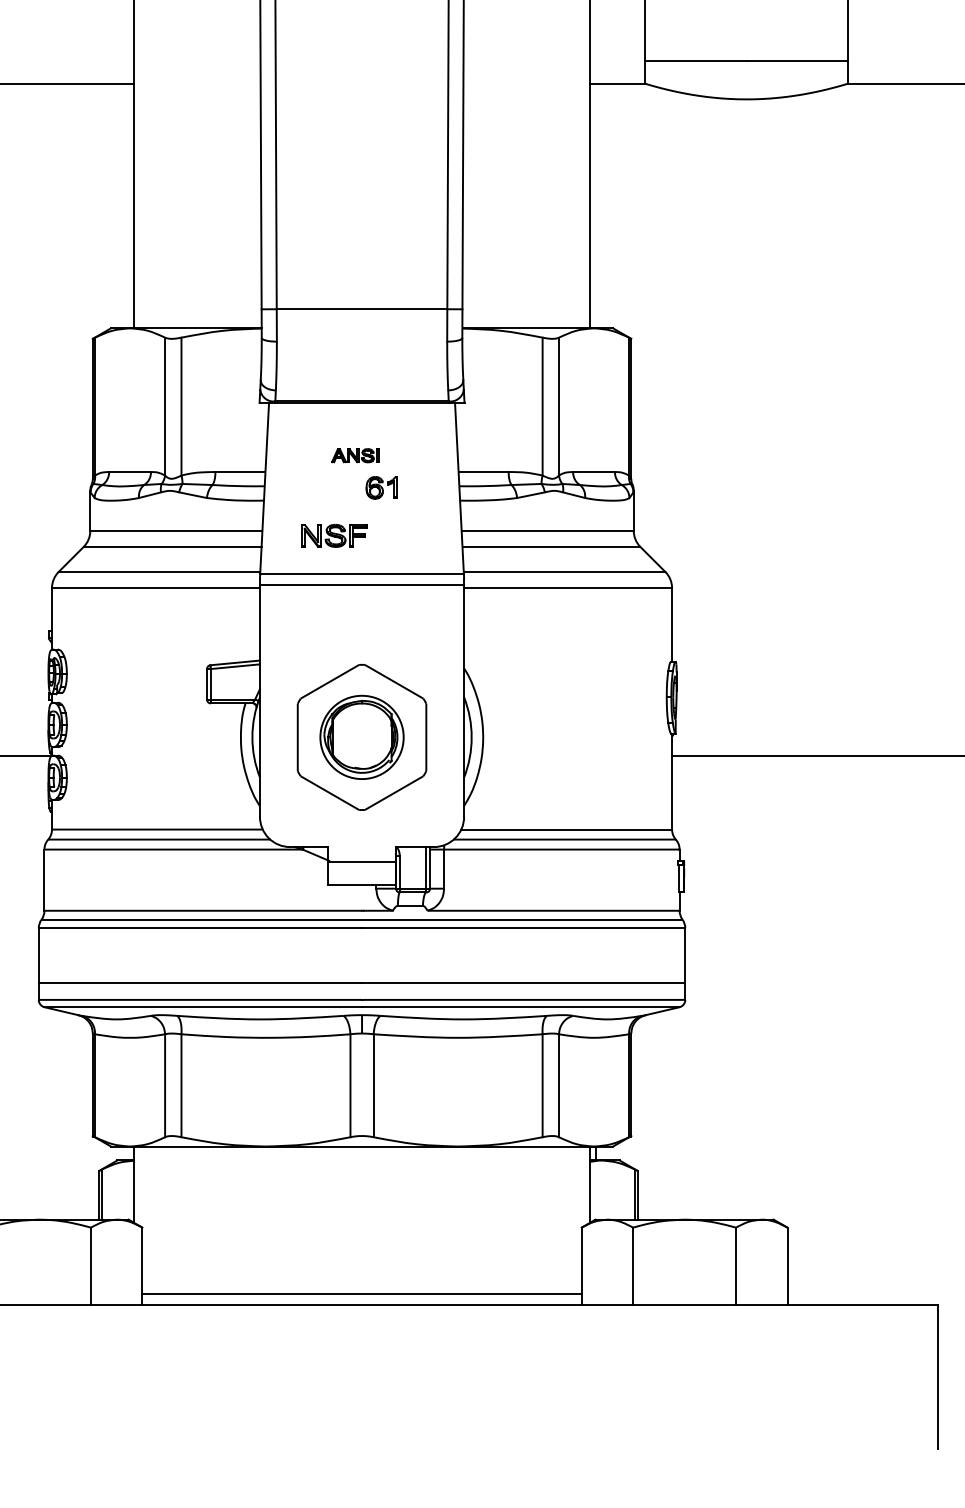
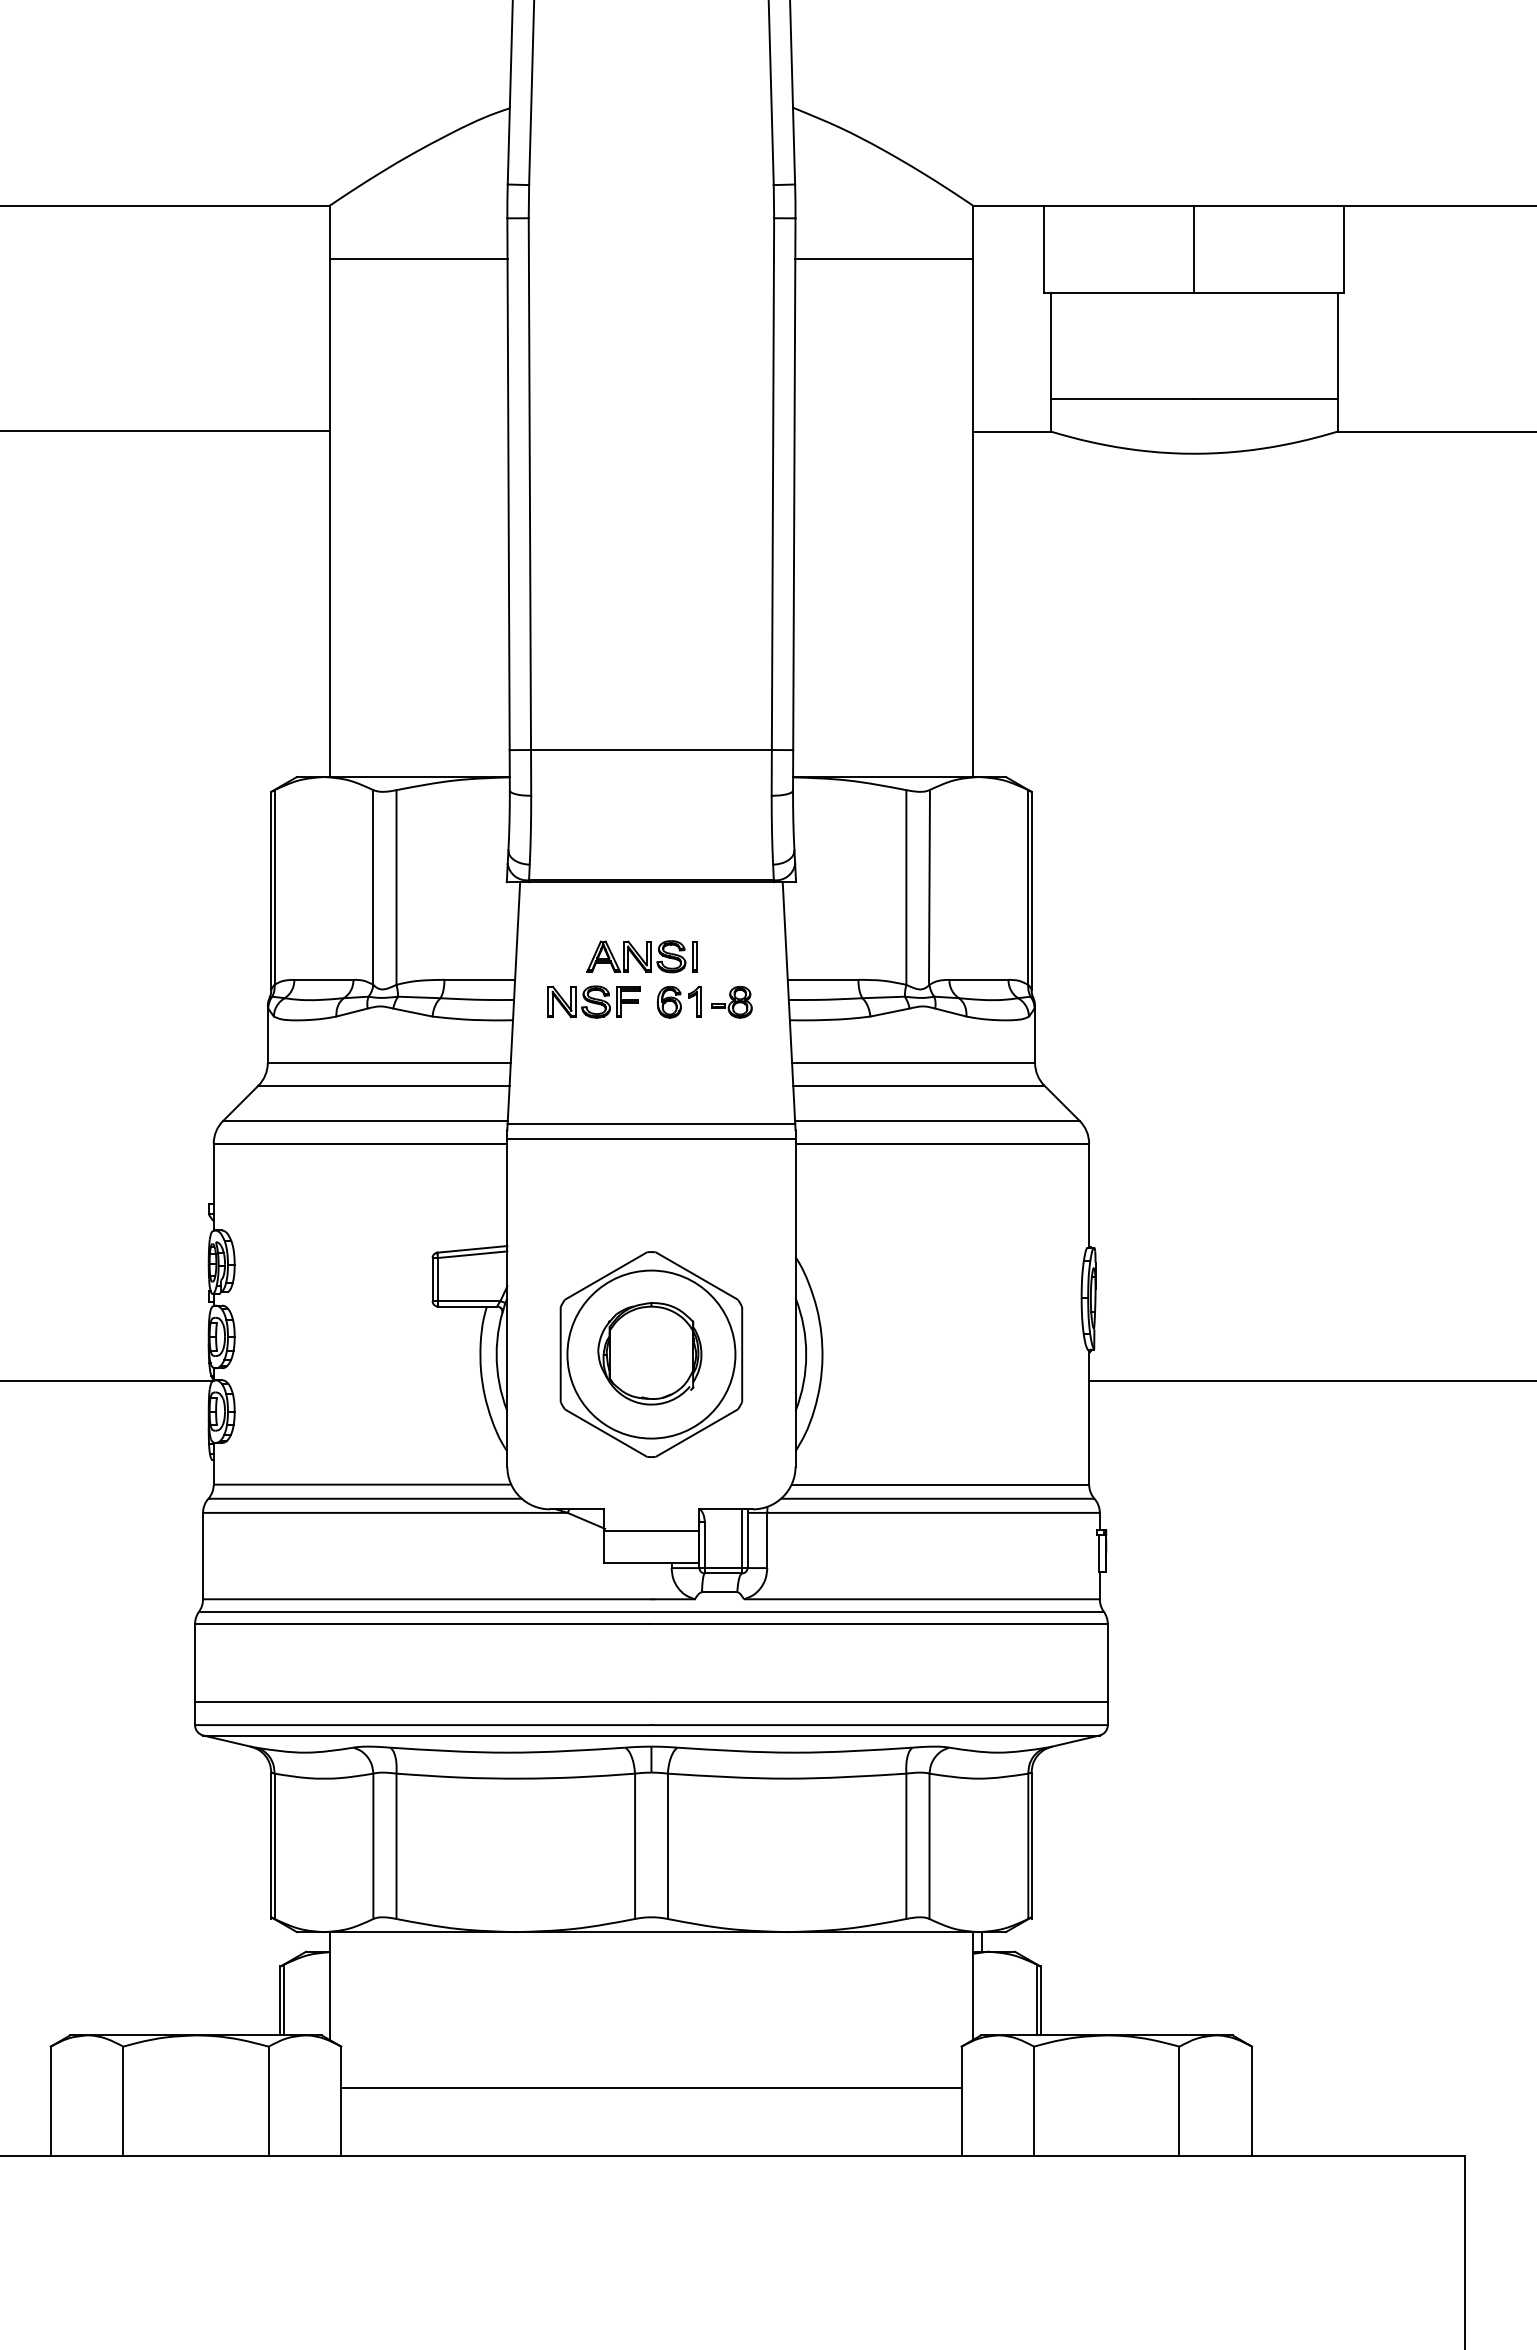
part: (355, 455) -> (641, 956), size x1.67
part: (418, 488) -> (731, 1002), added
part: (333, 535) -> (593, 1001), moved
circle: (362, 737) -> (651, 1354), size x1.43
line: (362, 1294) -> (651, 2088), moved

